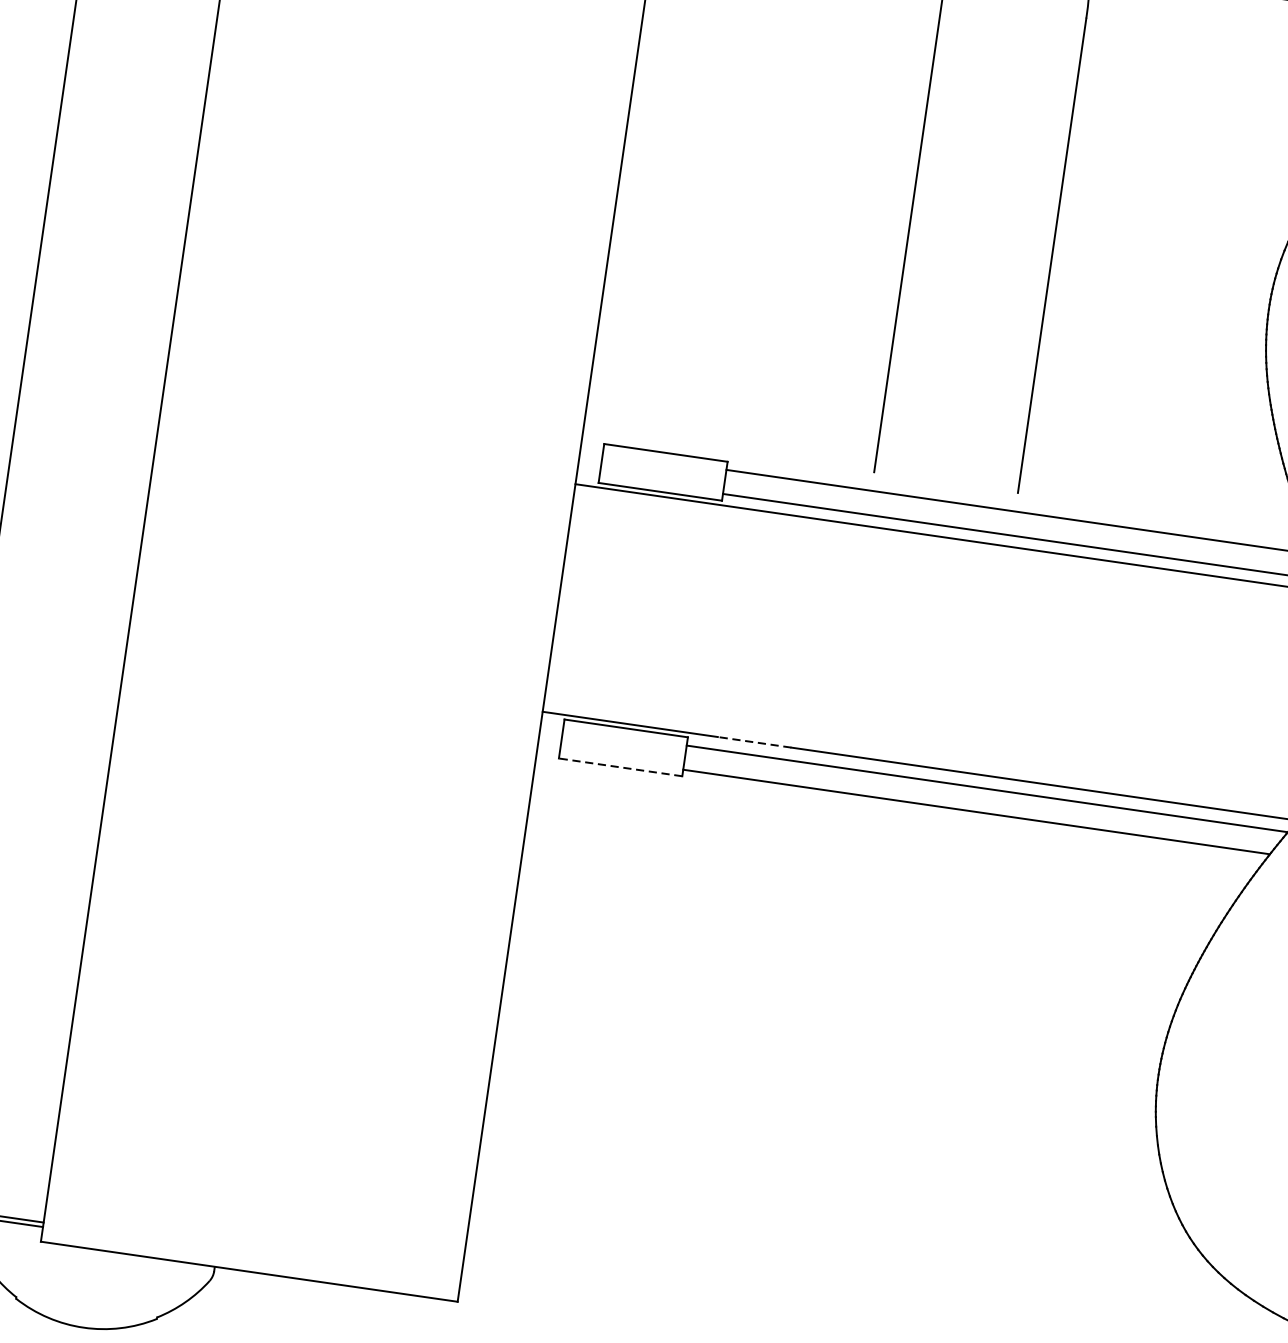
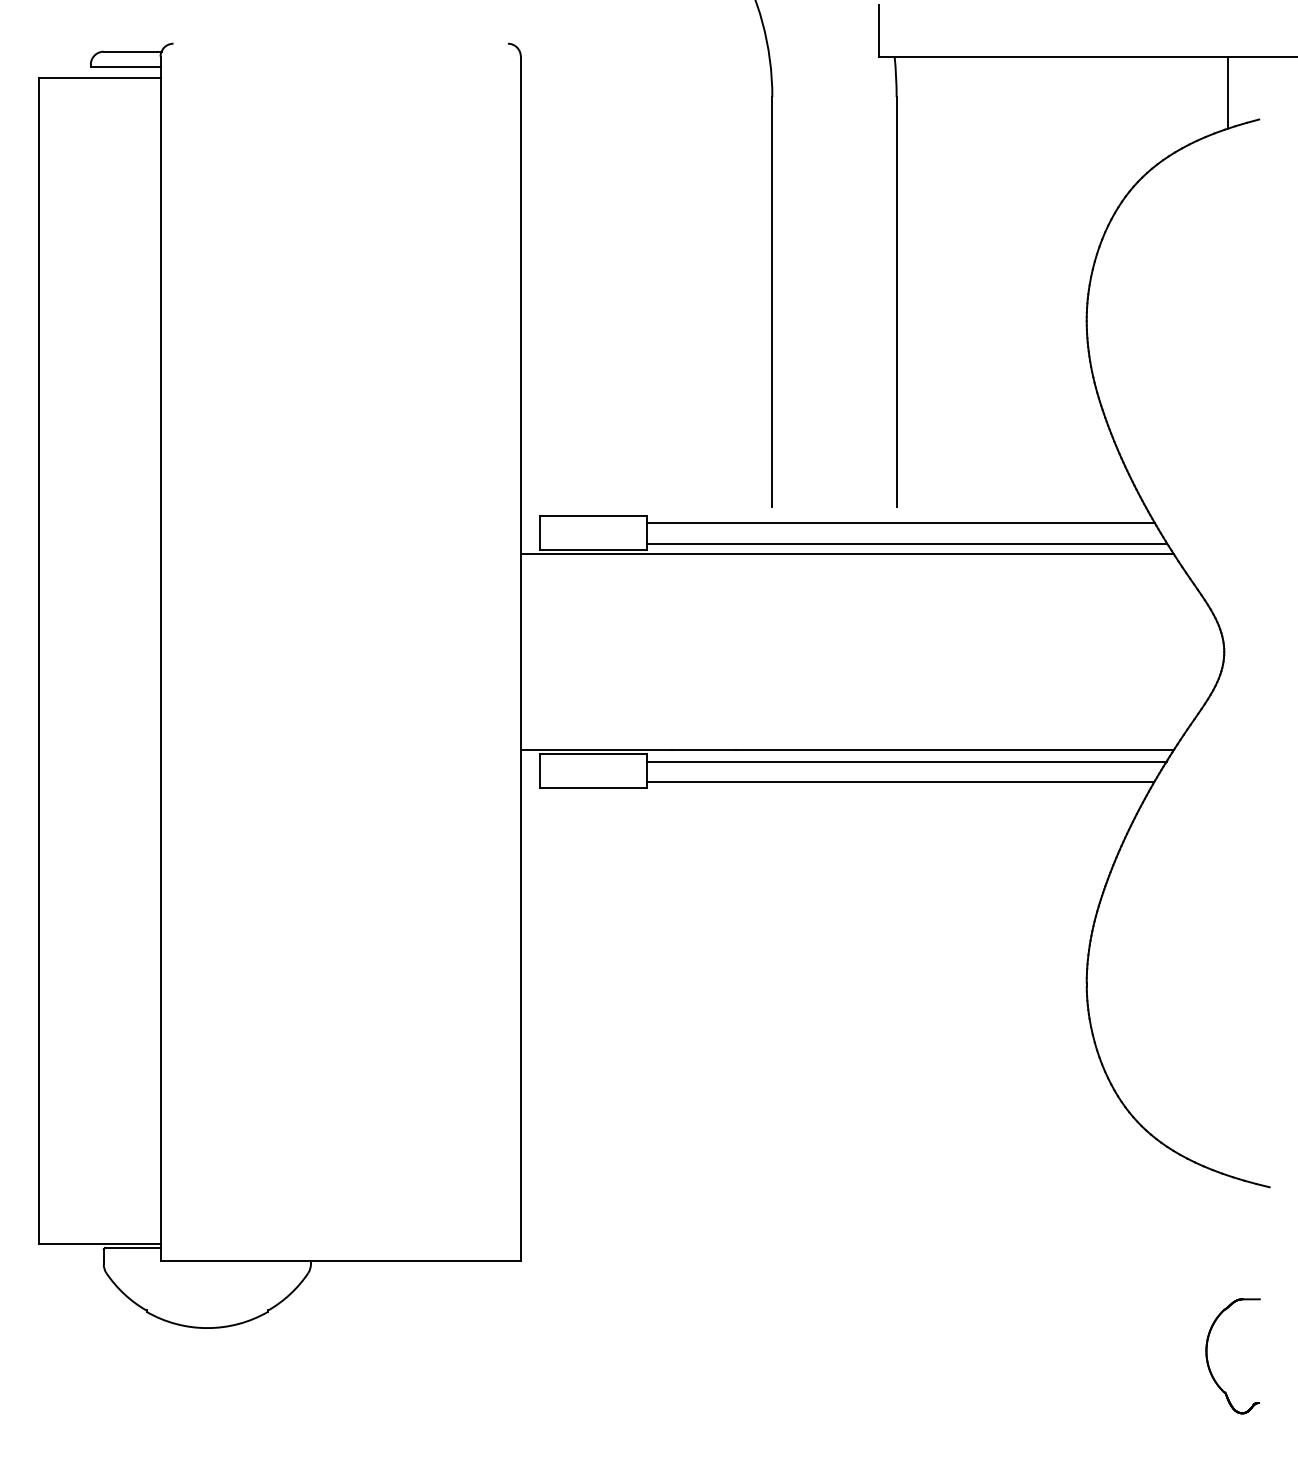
line: (755, 742) -> (704, 750), dashed -> solid
line: (620, 767) -> (593, 788), dashed -> solid

